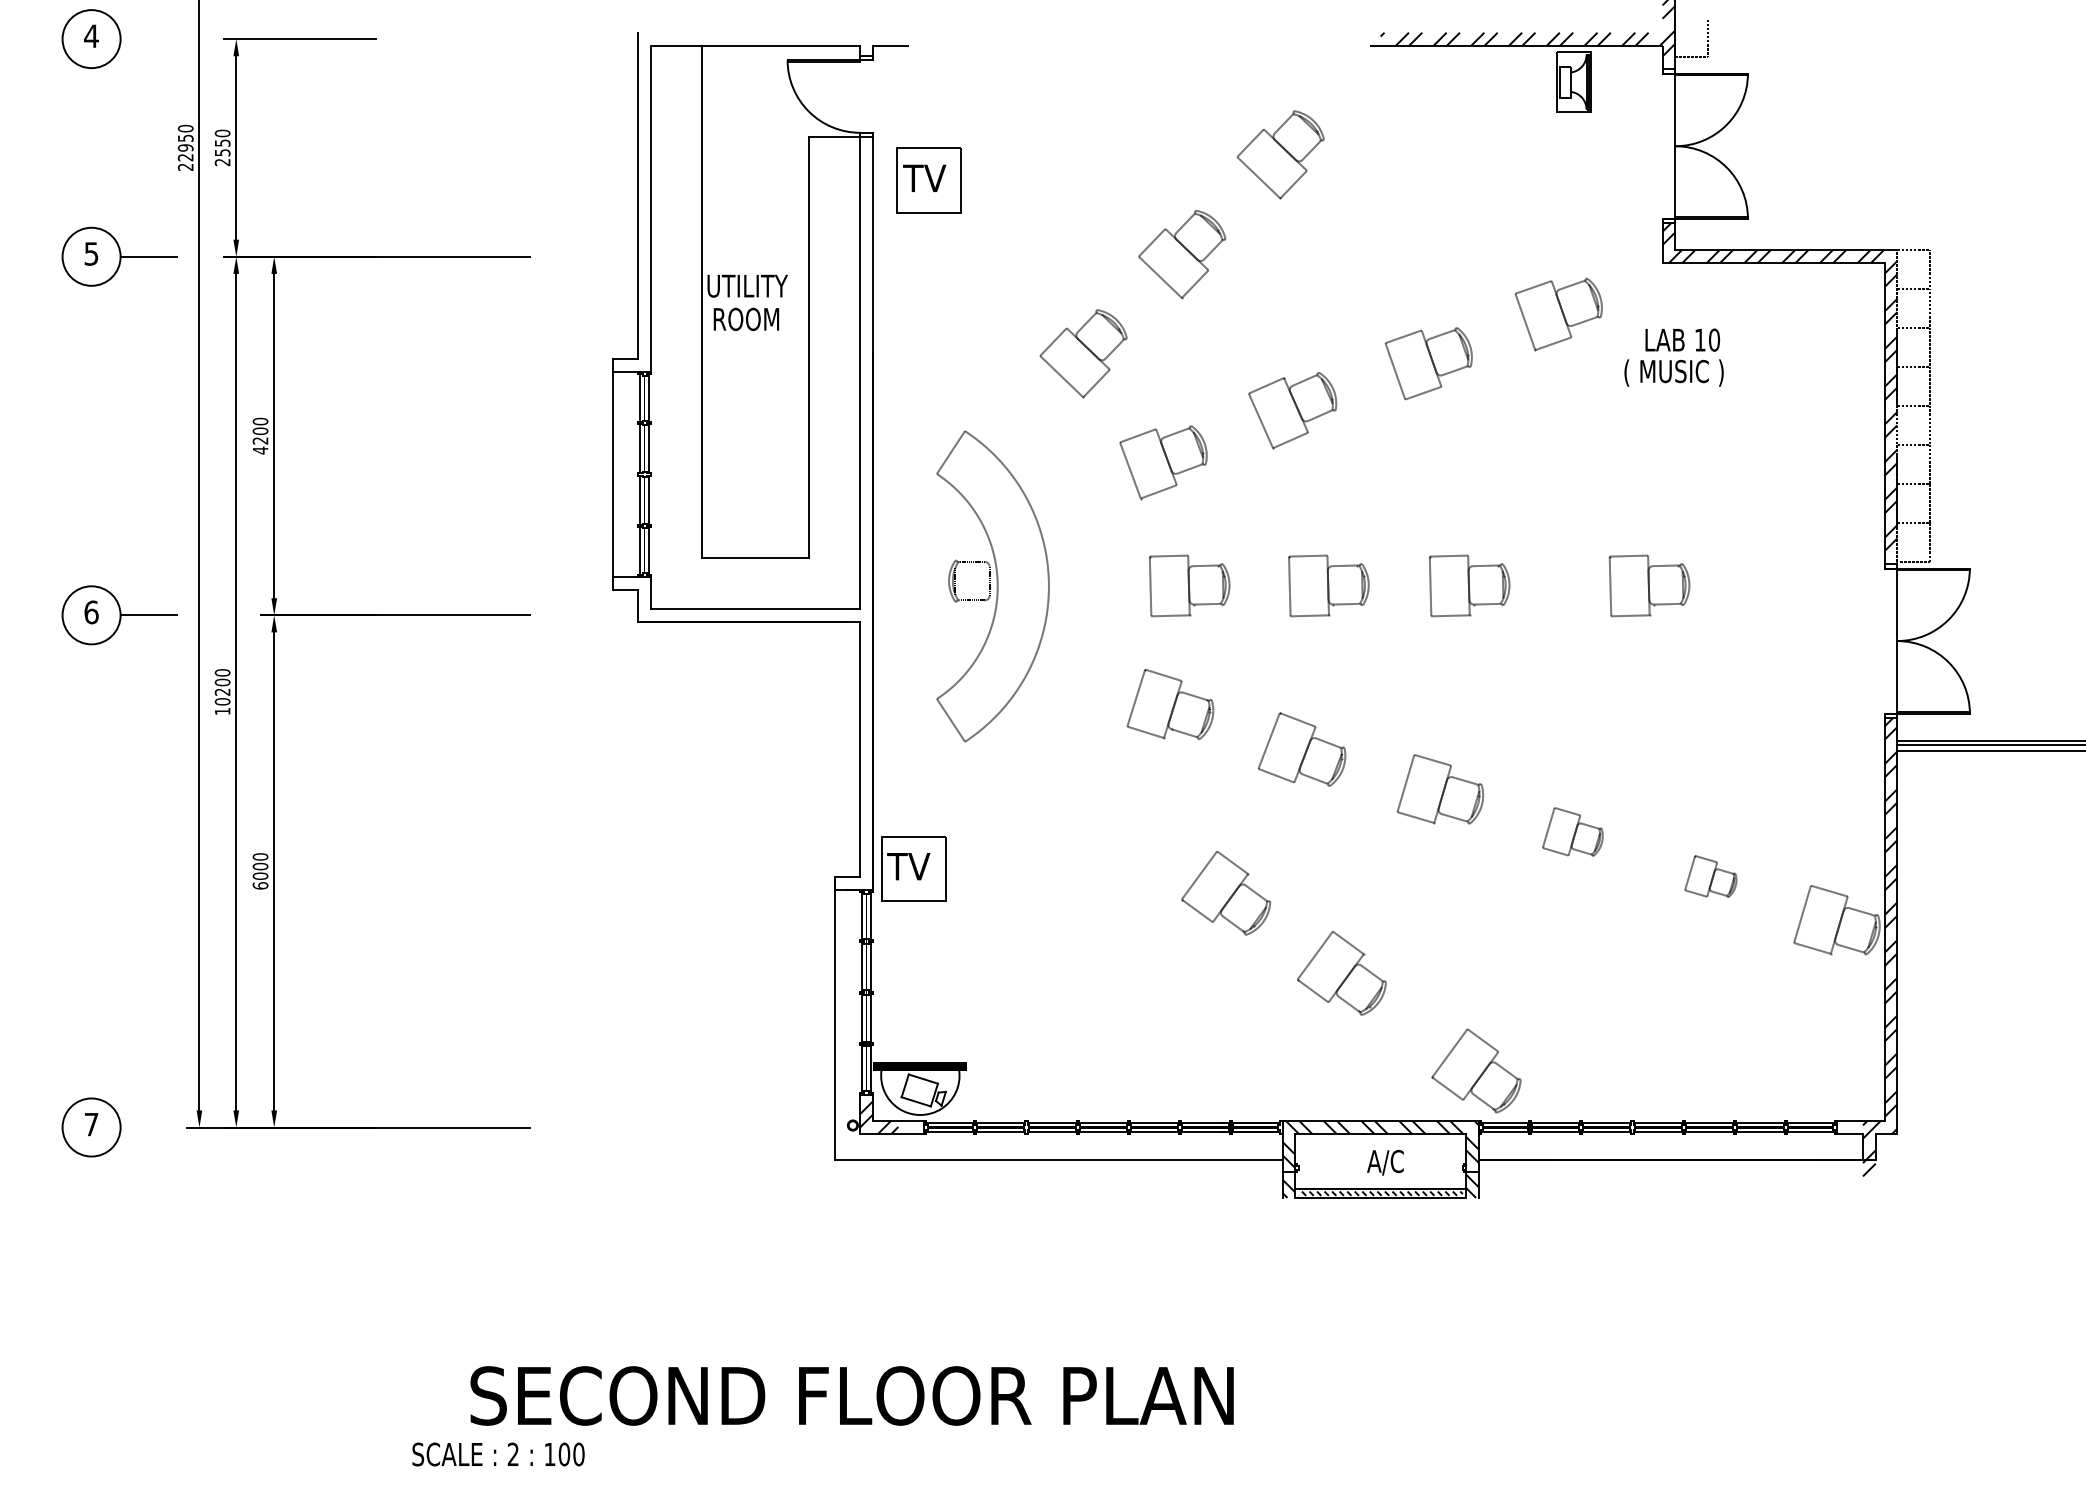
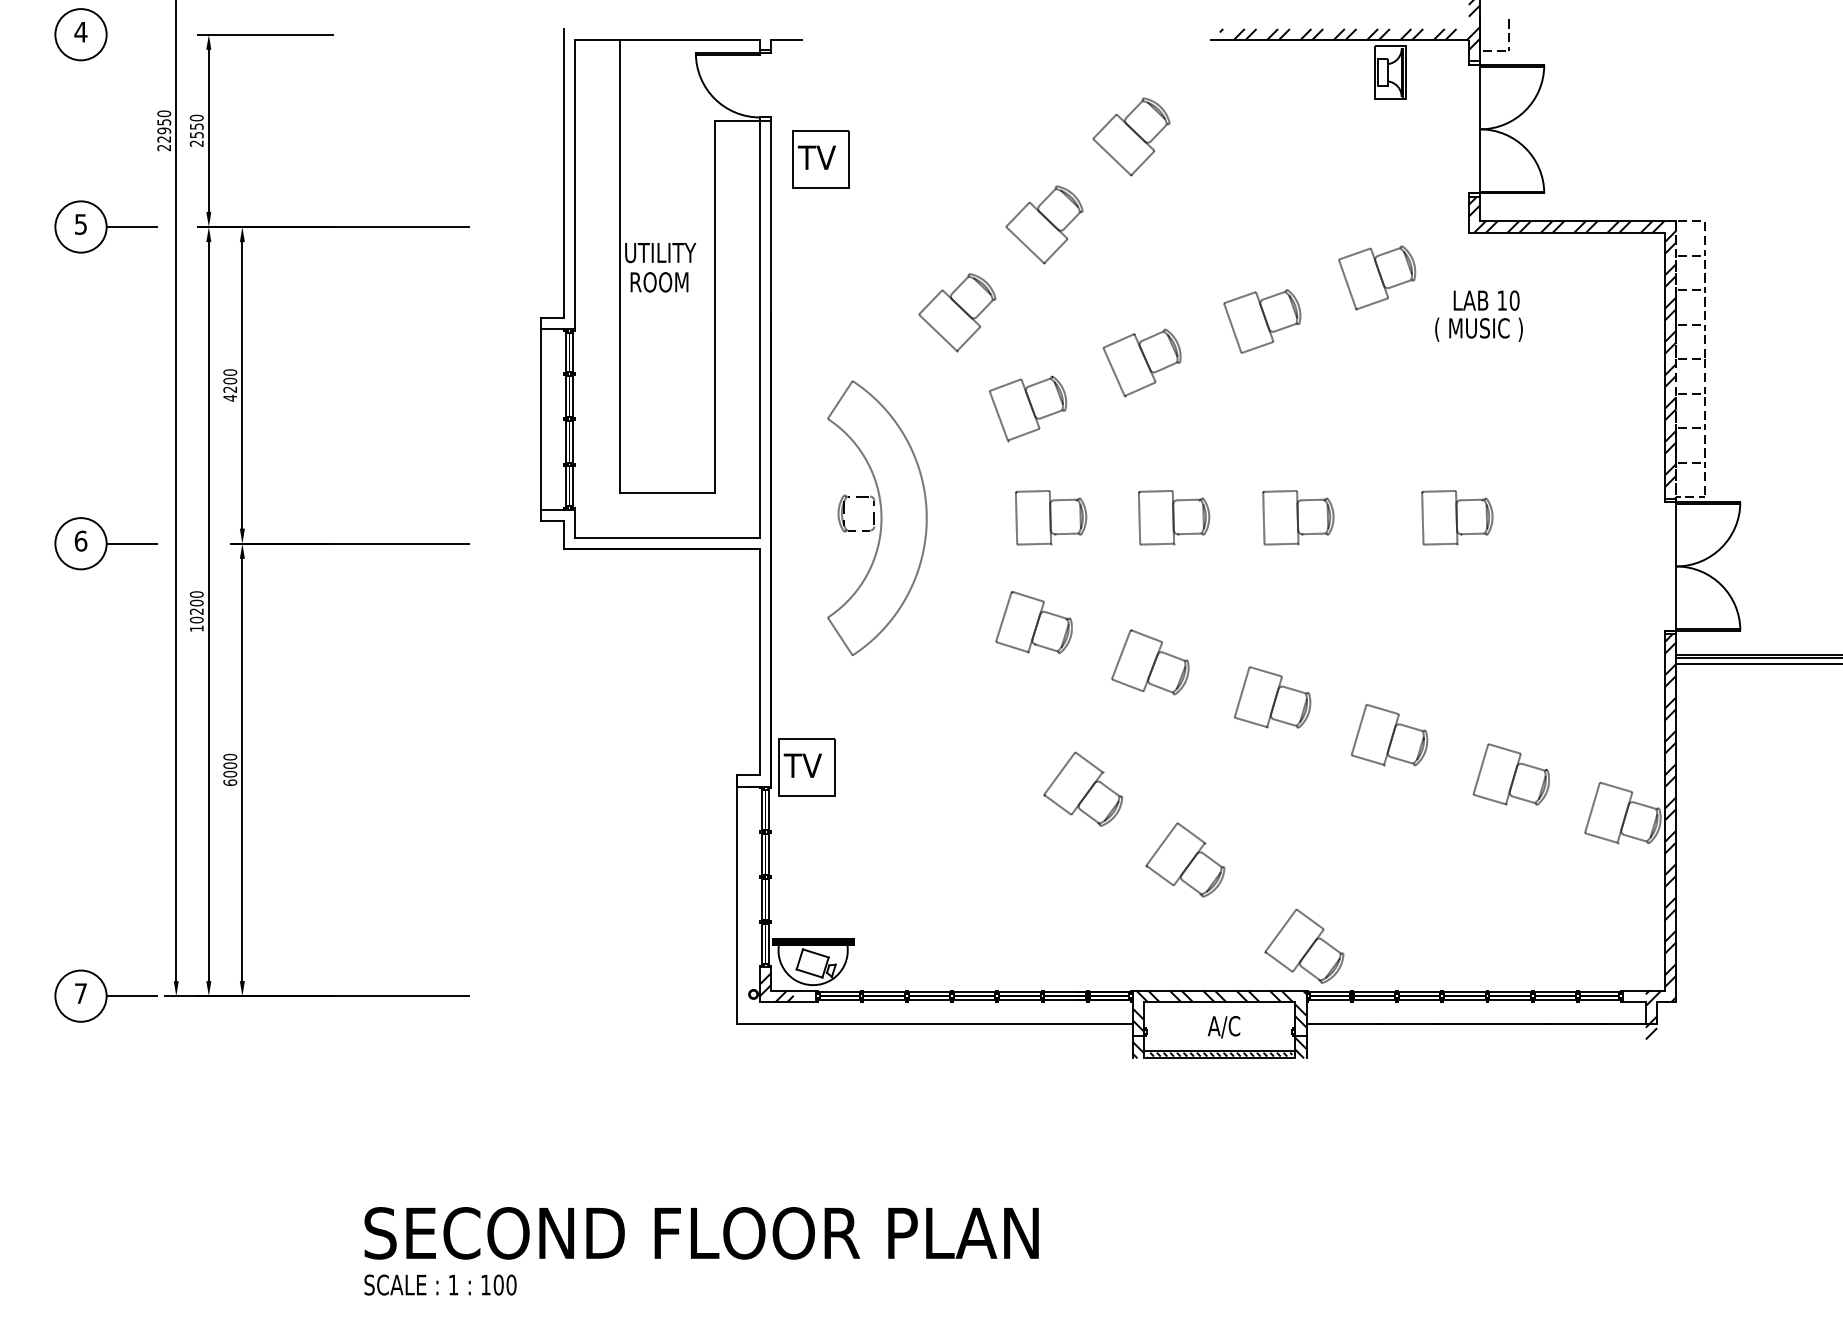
part: (1572, 831) -> (1389, 734), size x1.43
part: (1710, 876) -> (1511, 774), size x1.67
line: (148, 1127) -> (131, 996), added
text: (851, 1395) -> (701, 1232), moved
text: (512, 1453) -> (452, 1284), 2 -> 1

